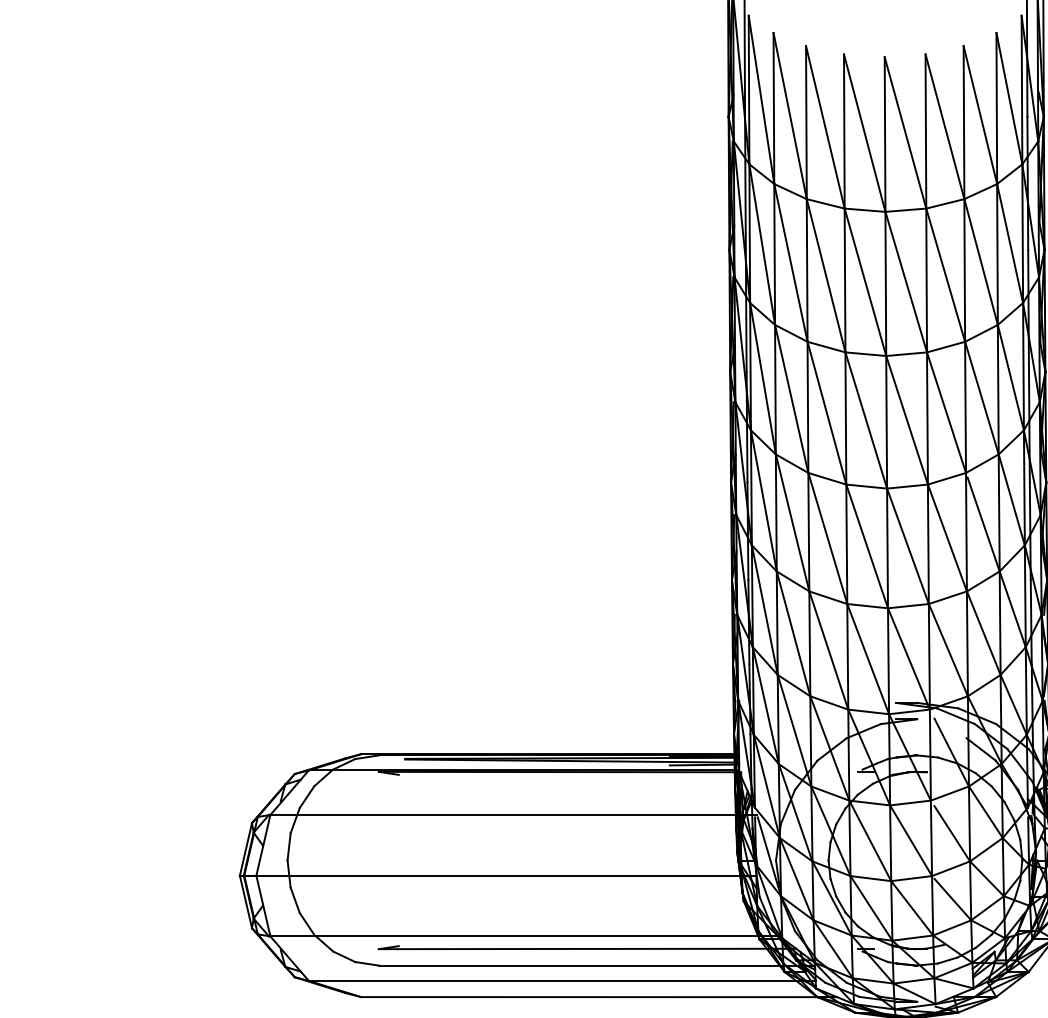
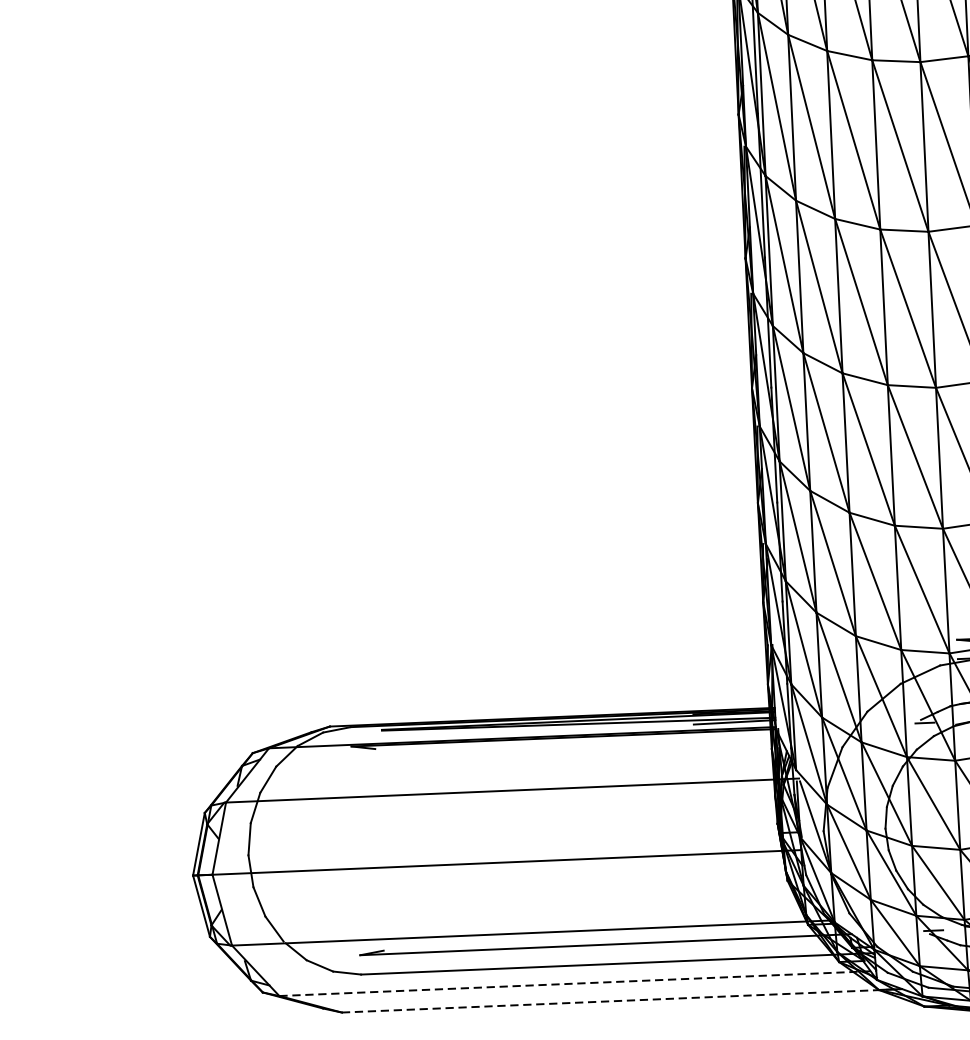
line: (562, 980) -> (578, 983), solid -> dashed
line: (599, 997) -> (622, 1001), solid -> dashed

